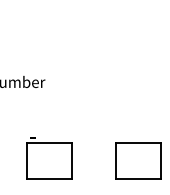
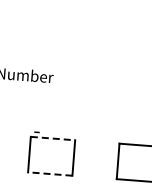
line: (49, 143) -> (52, 139), solid -> dashed
line: (49, 178) -> (50, 173), solid -> dashed

